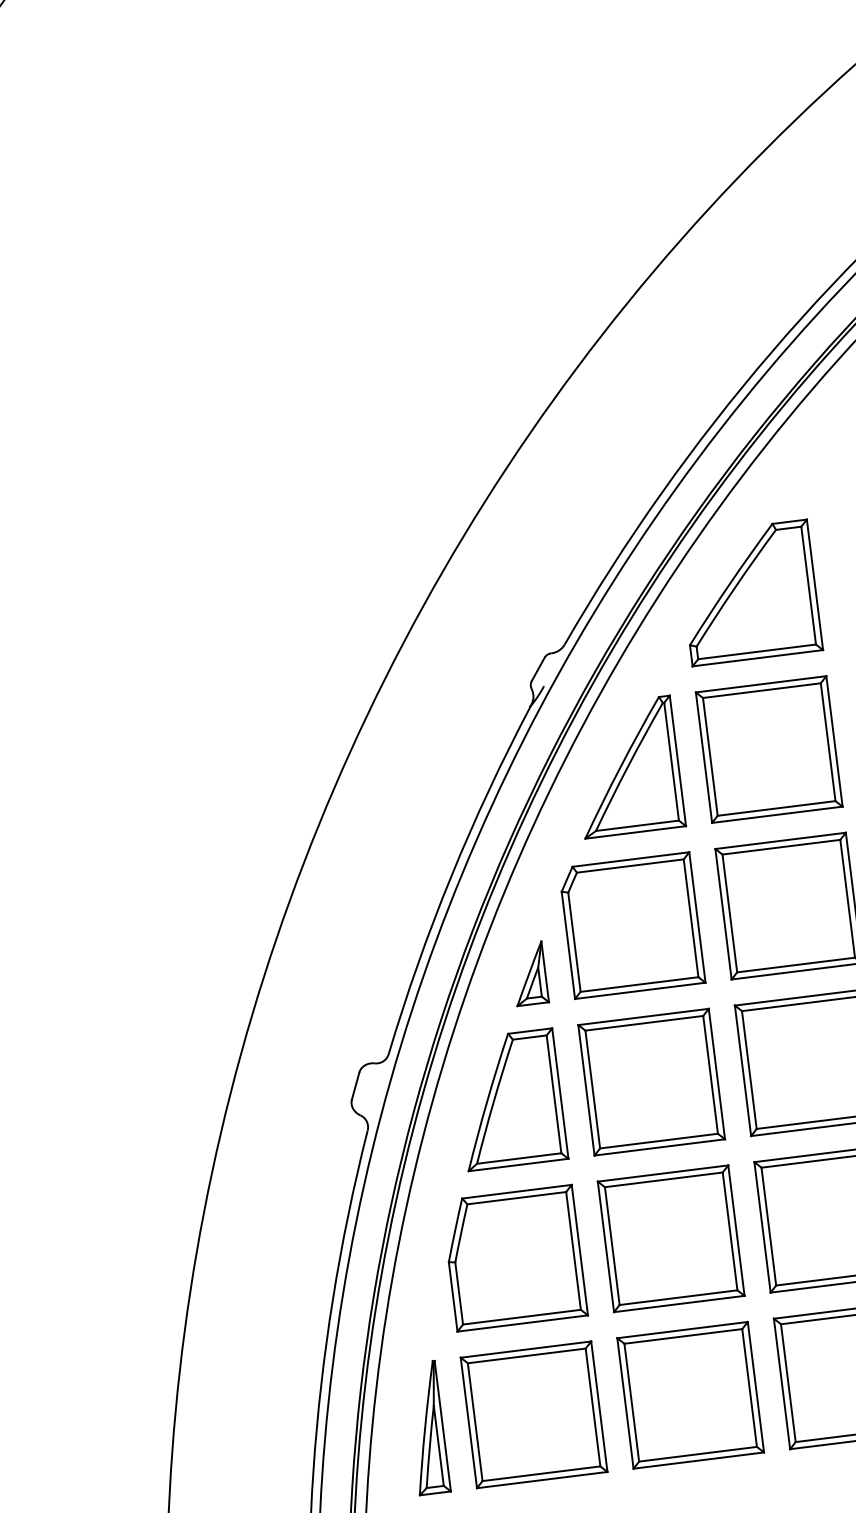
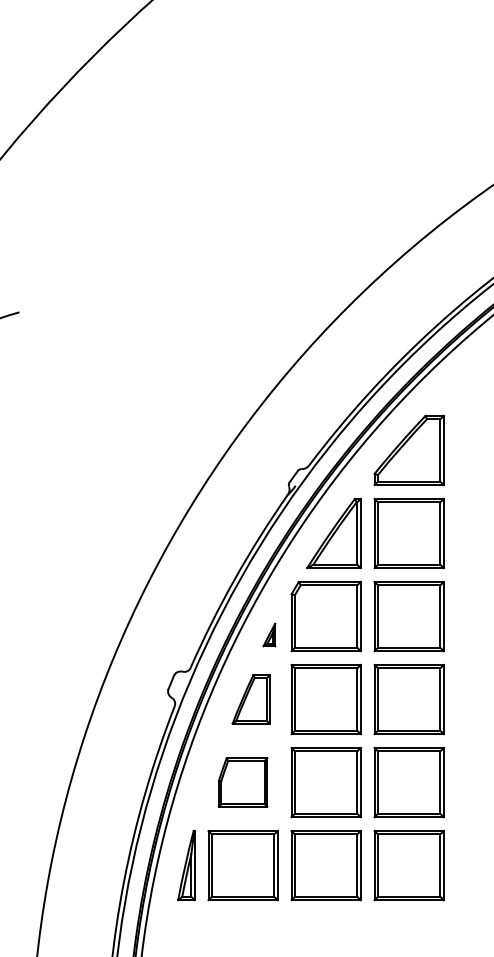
part: (529, 972) -> (269, 634), size x0.7
part: (508, 1099) -> (250, 699), size x0.7
part: (513, 1258) -> (242, 782), size x0.7

